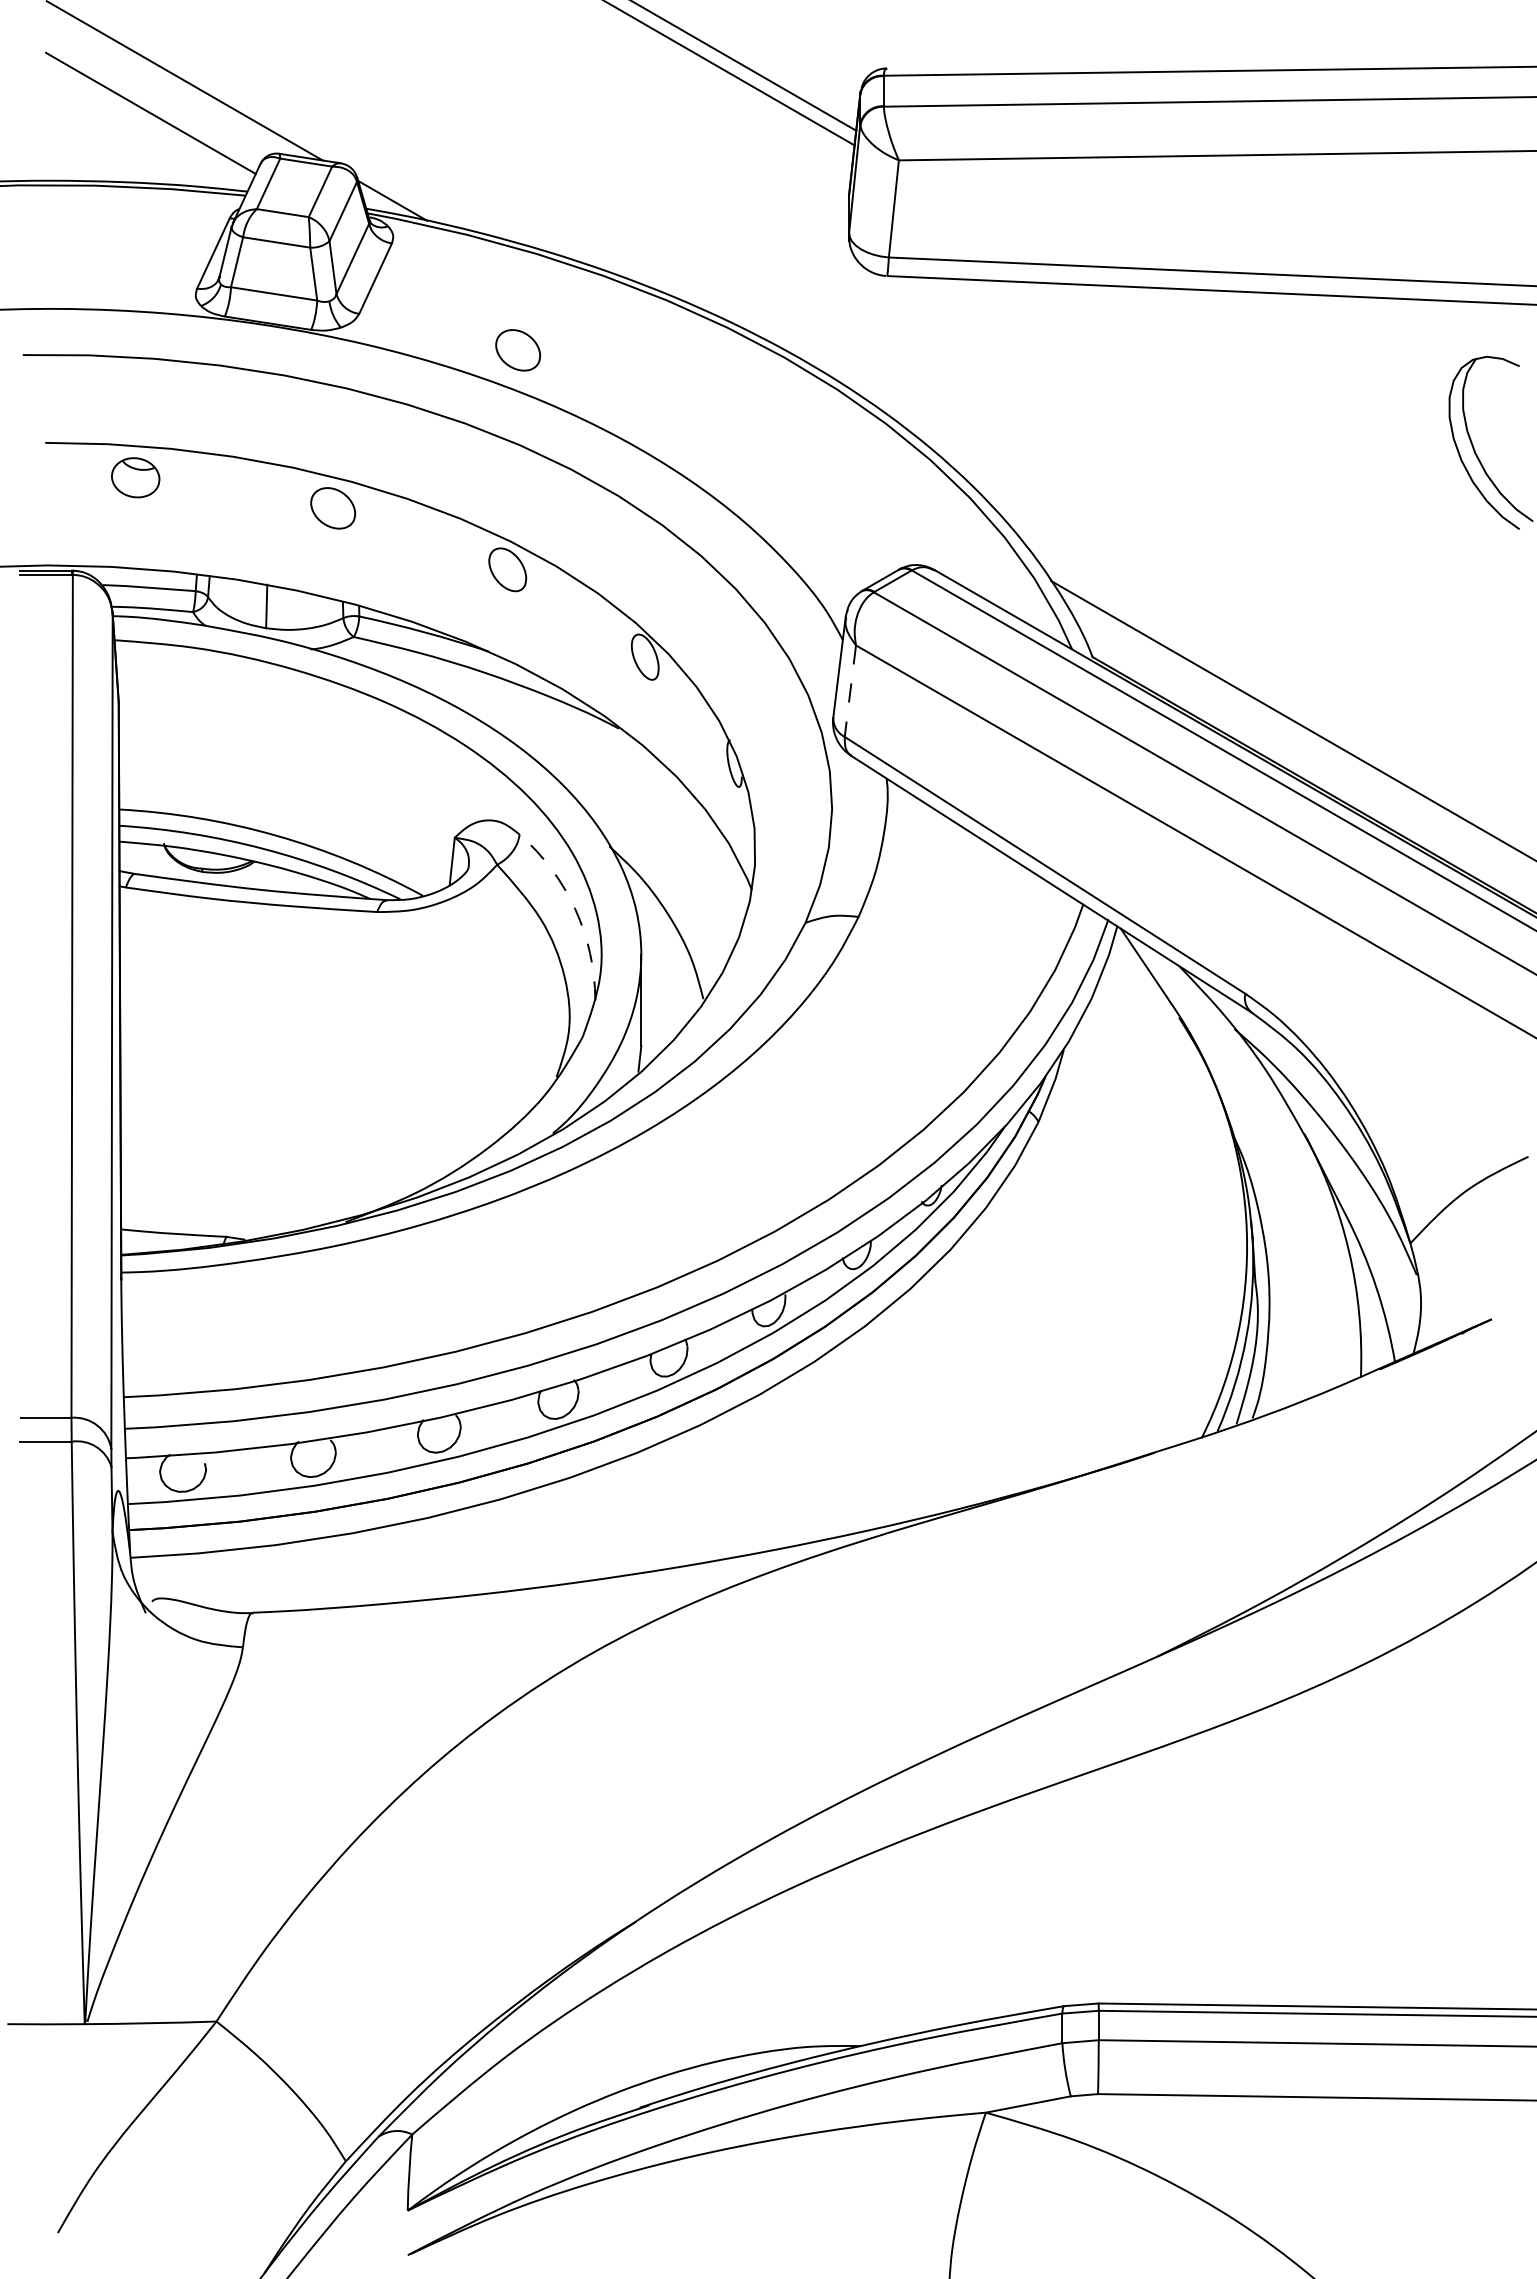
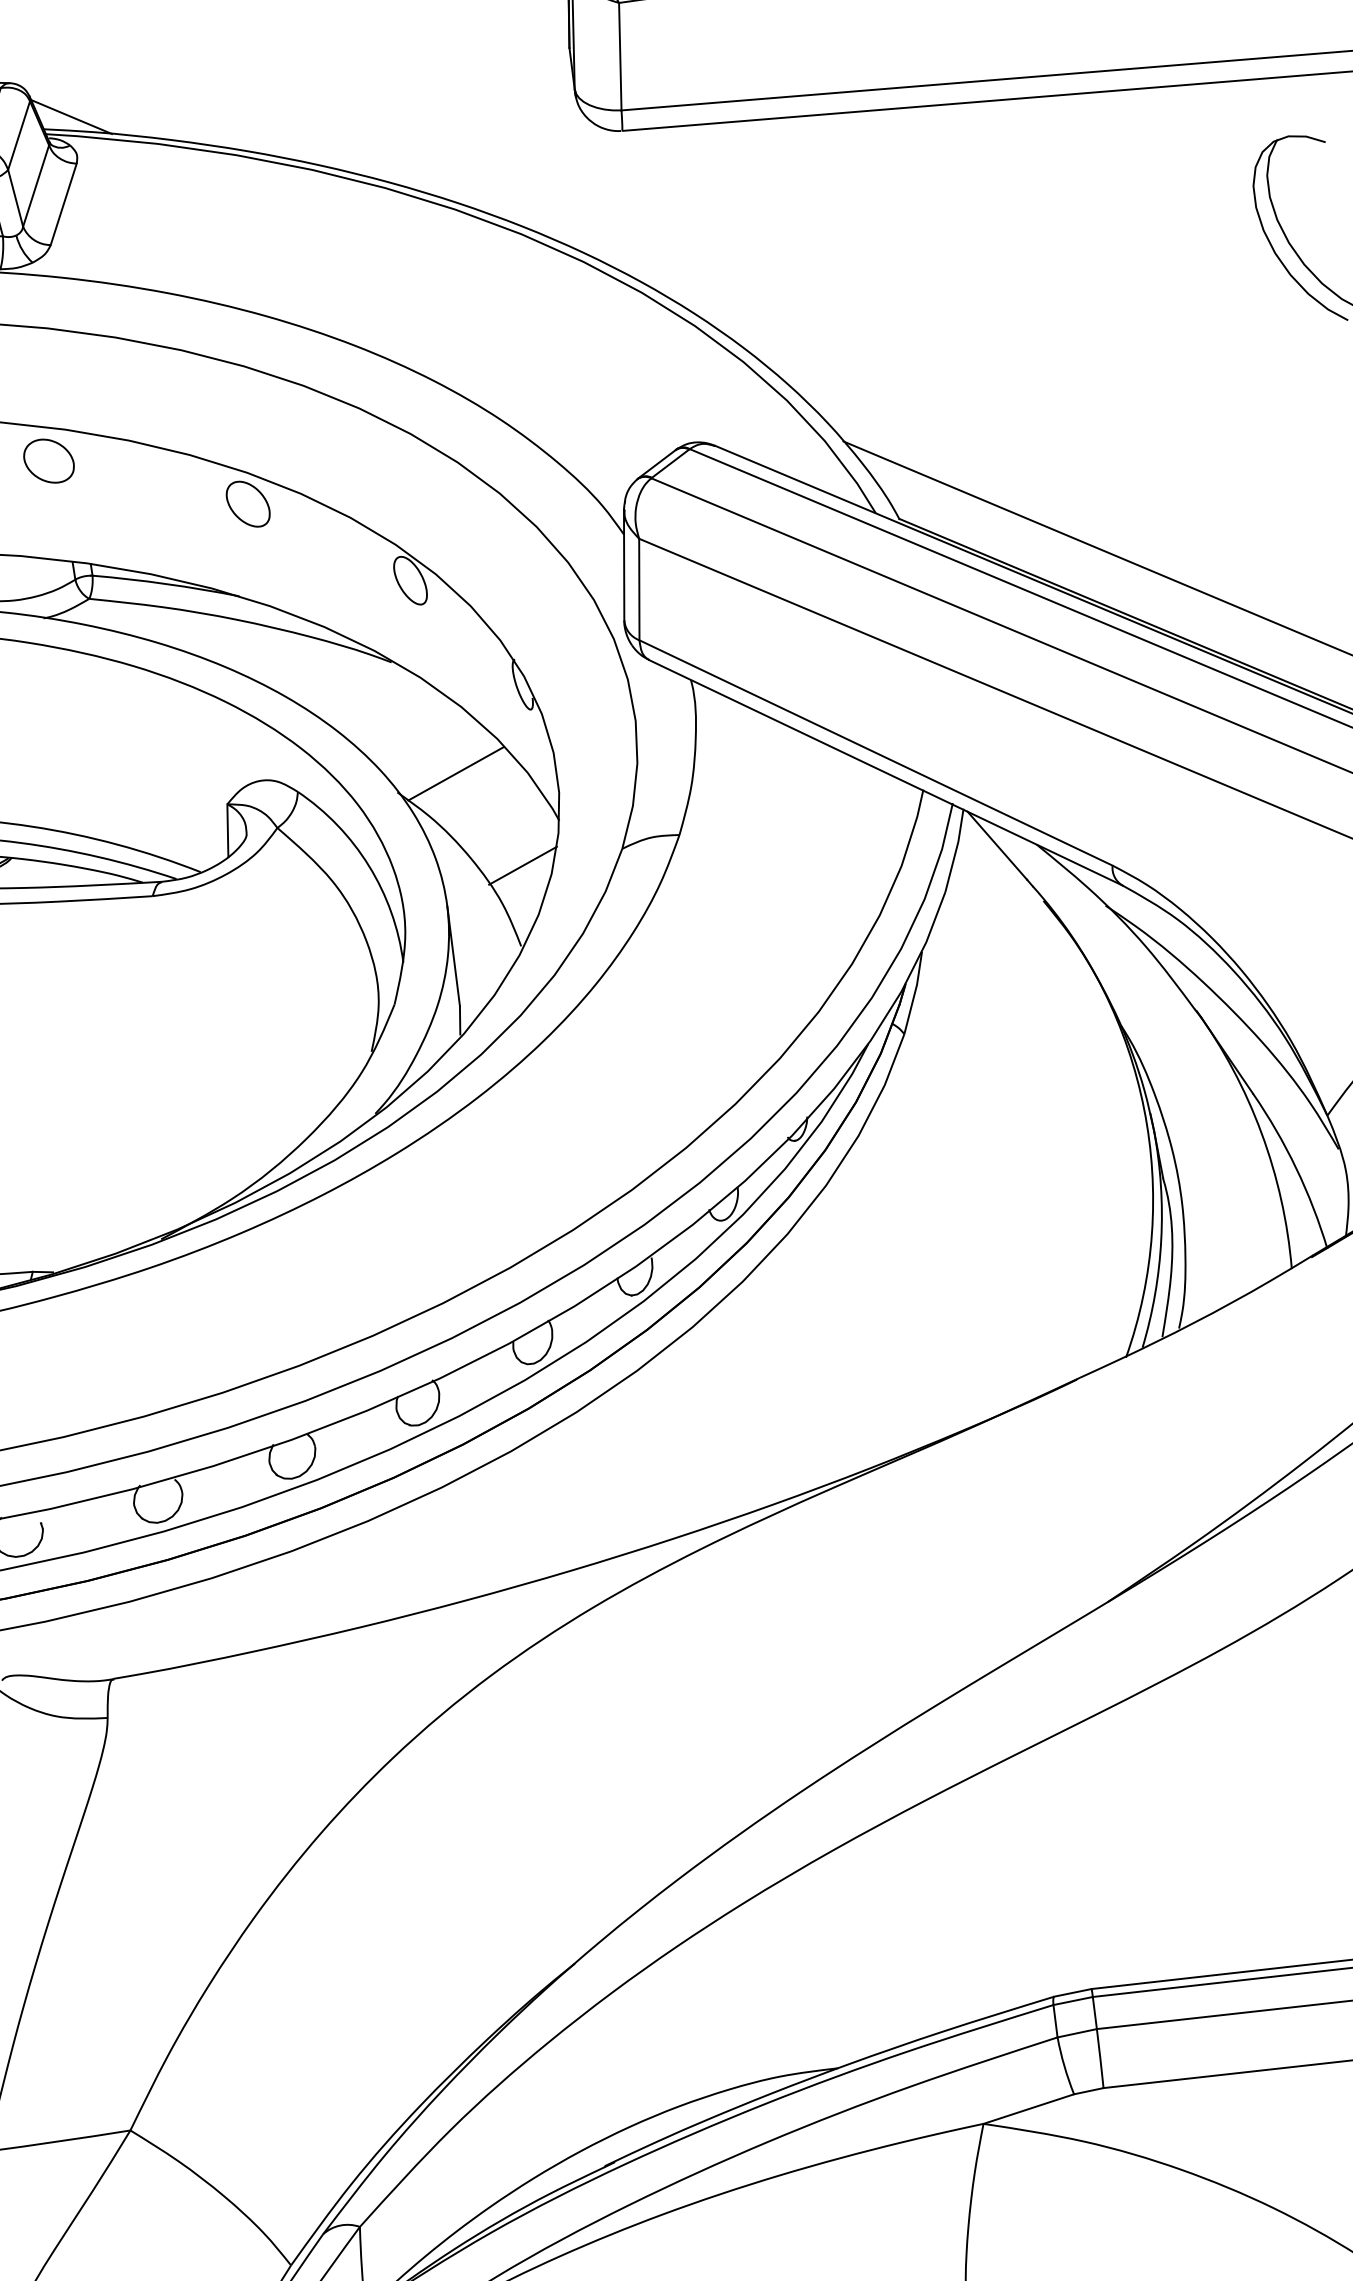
part: (518, 350) -> (229, 263), removed
line: (850, 691) -> (639, 589), dashed -> solid
line: (664, 835) -> (456, 772), added
arc: (575, 909) -> (369, 866), dashed -> solid
line: (713, 926) -> (522, 865), added

